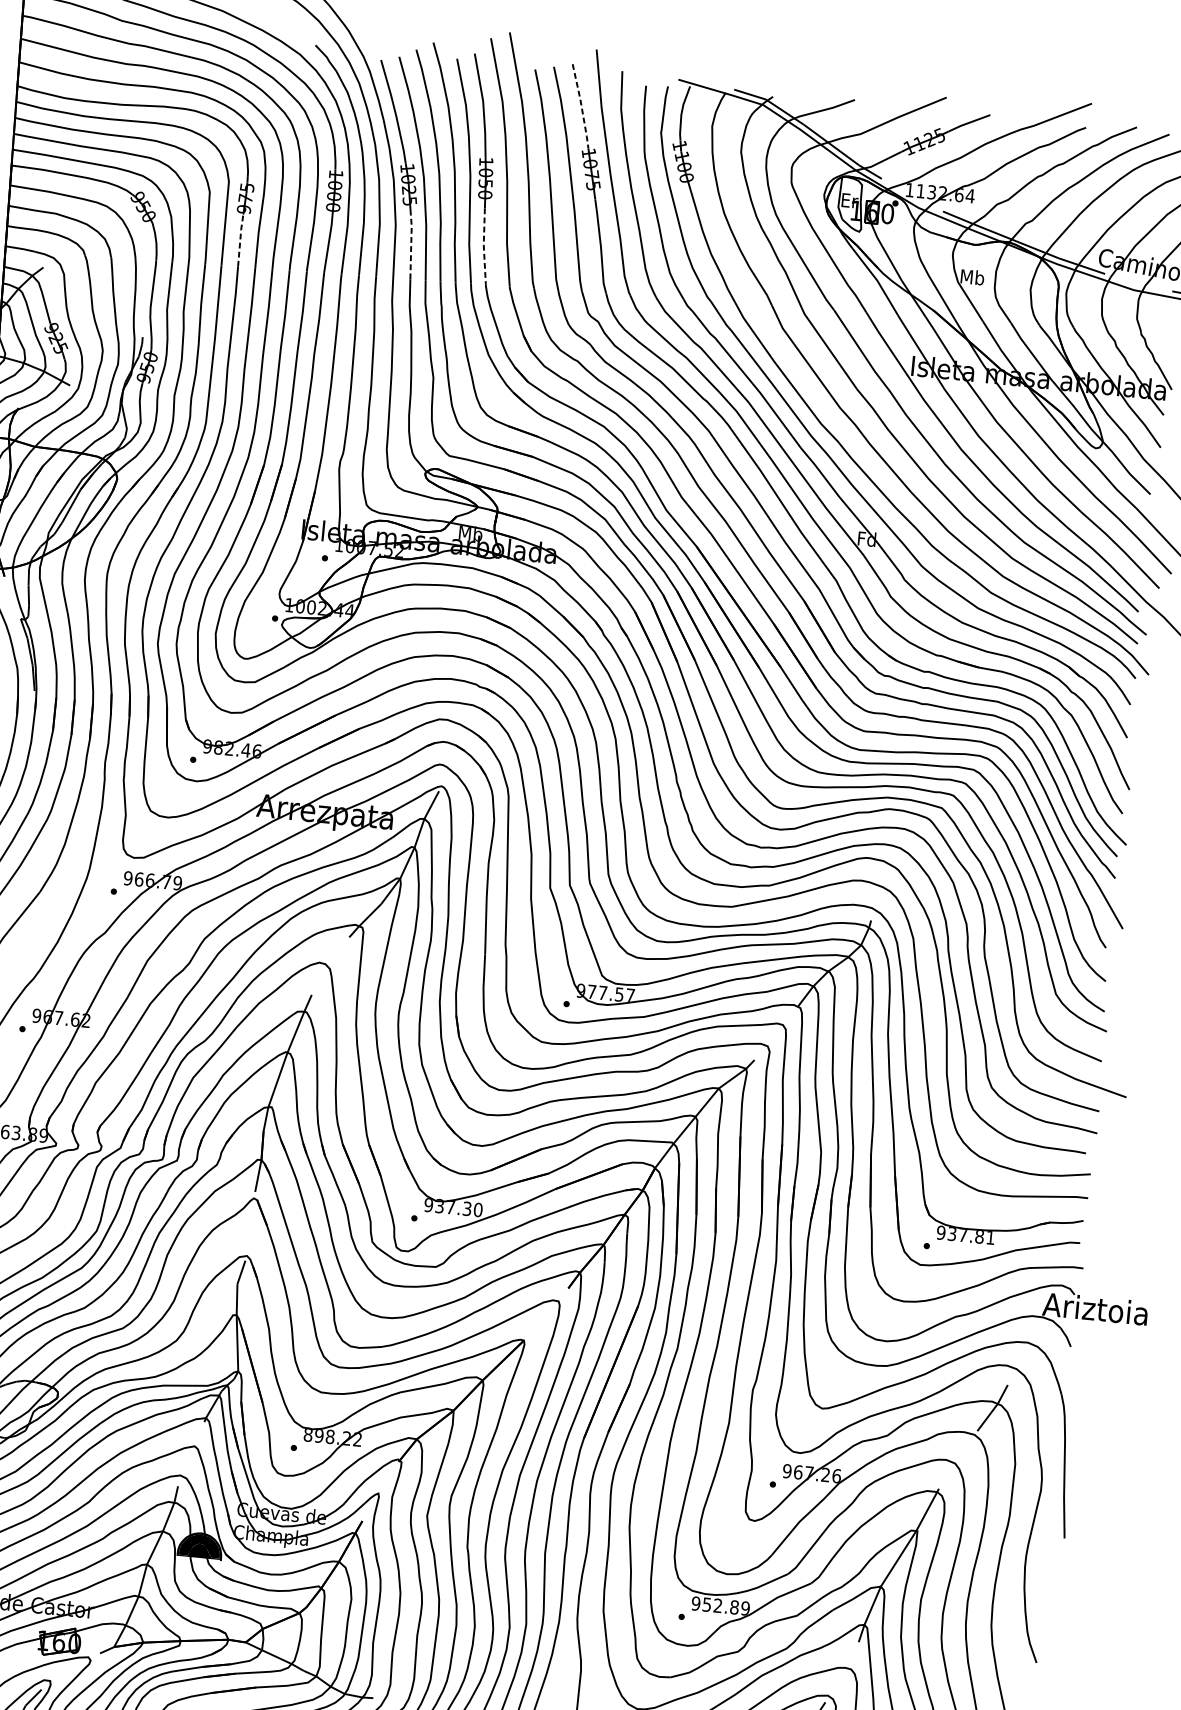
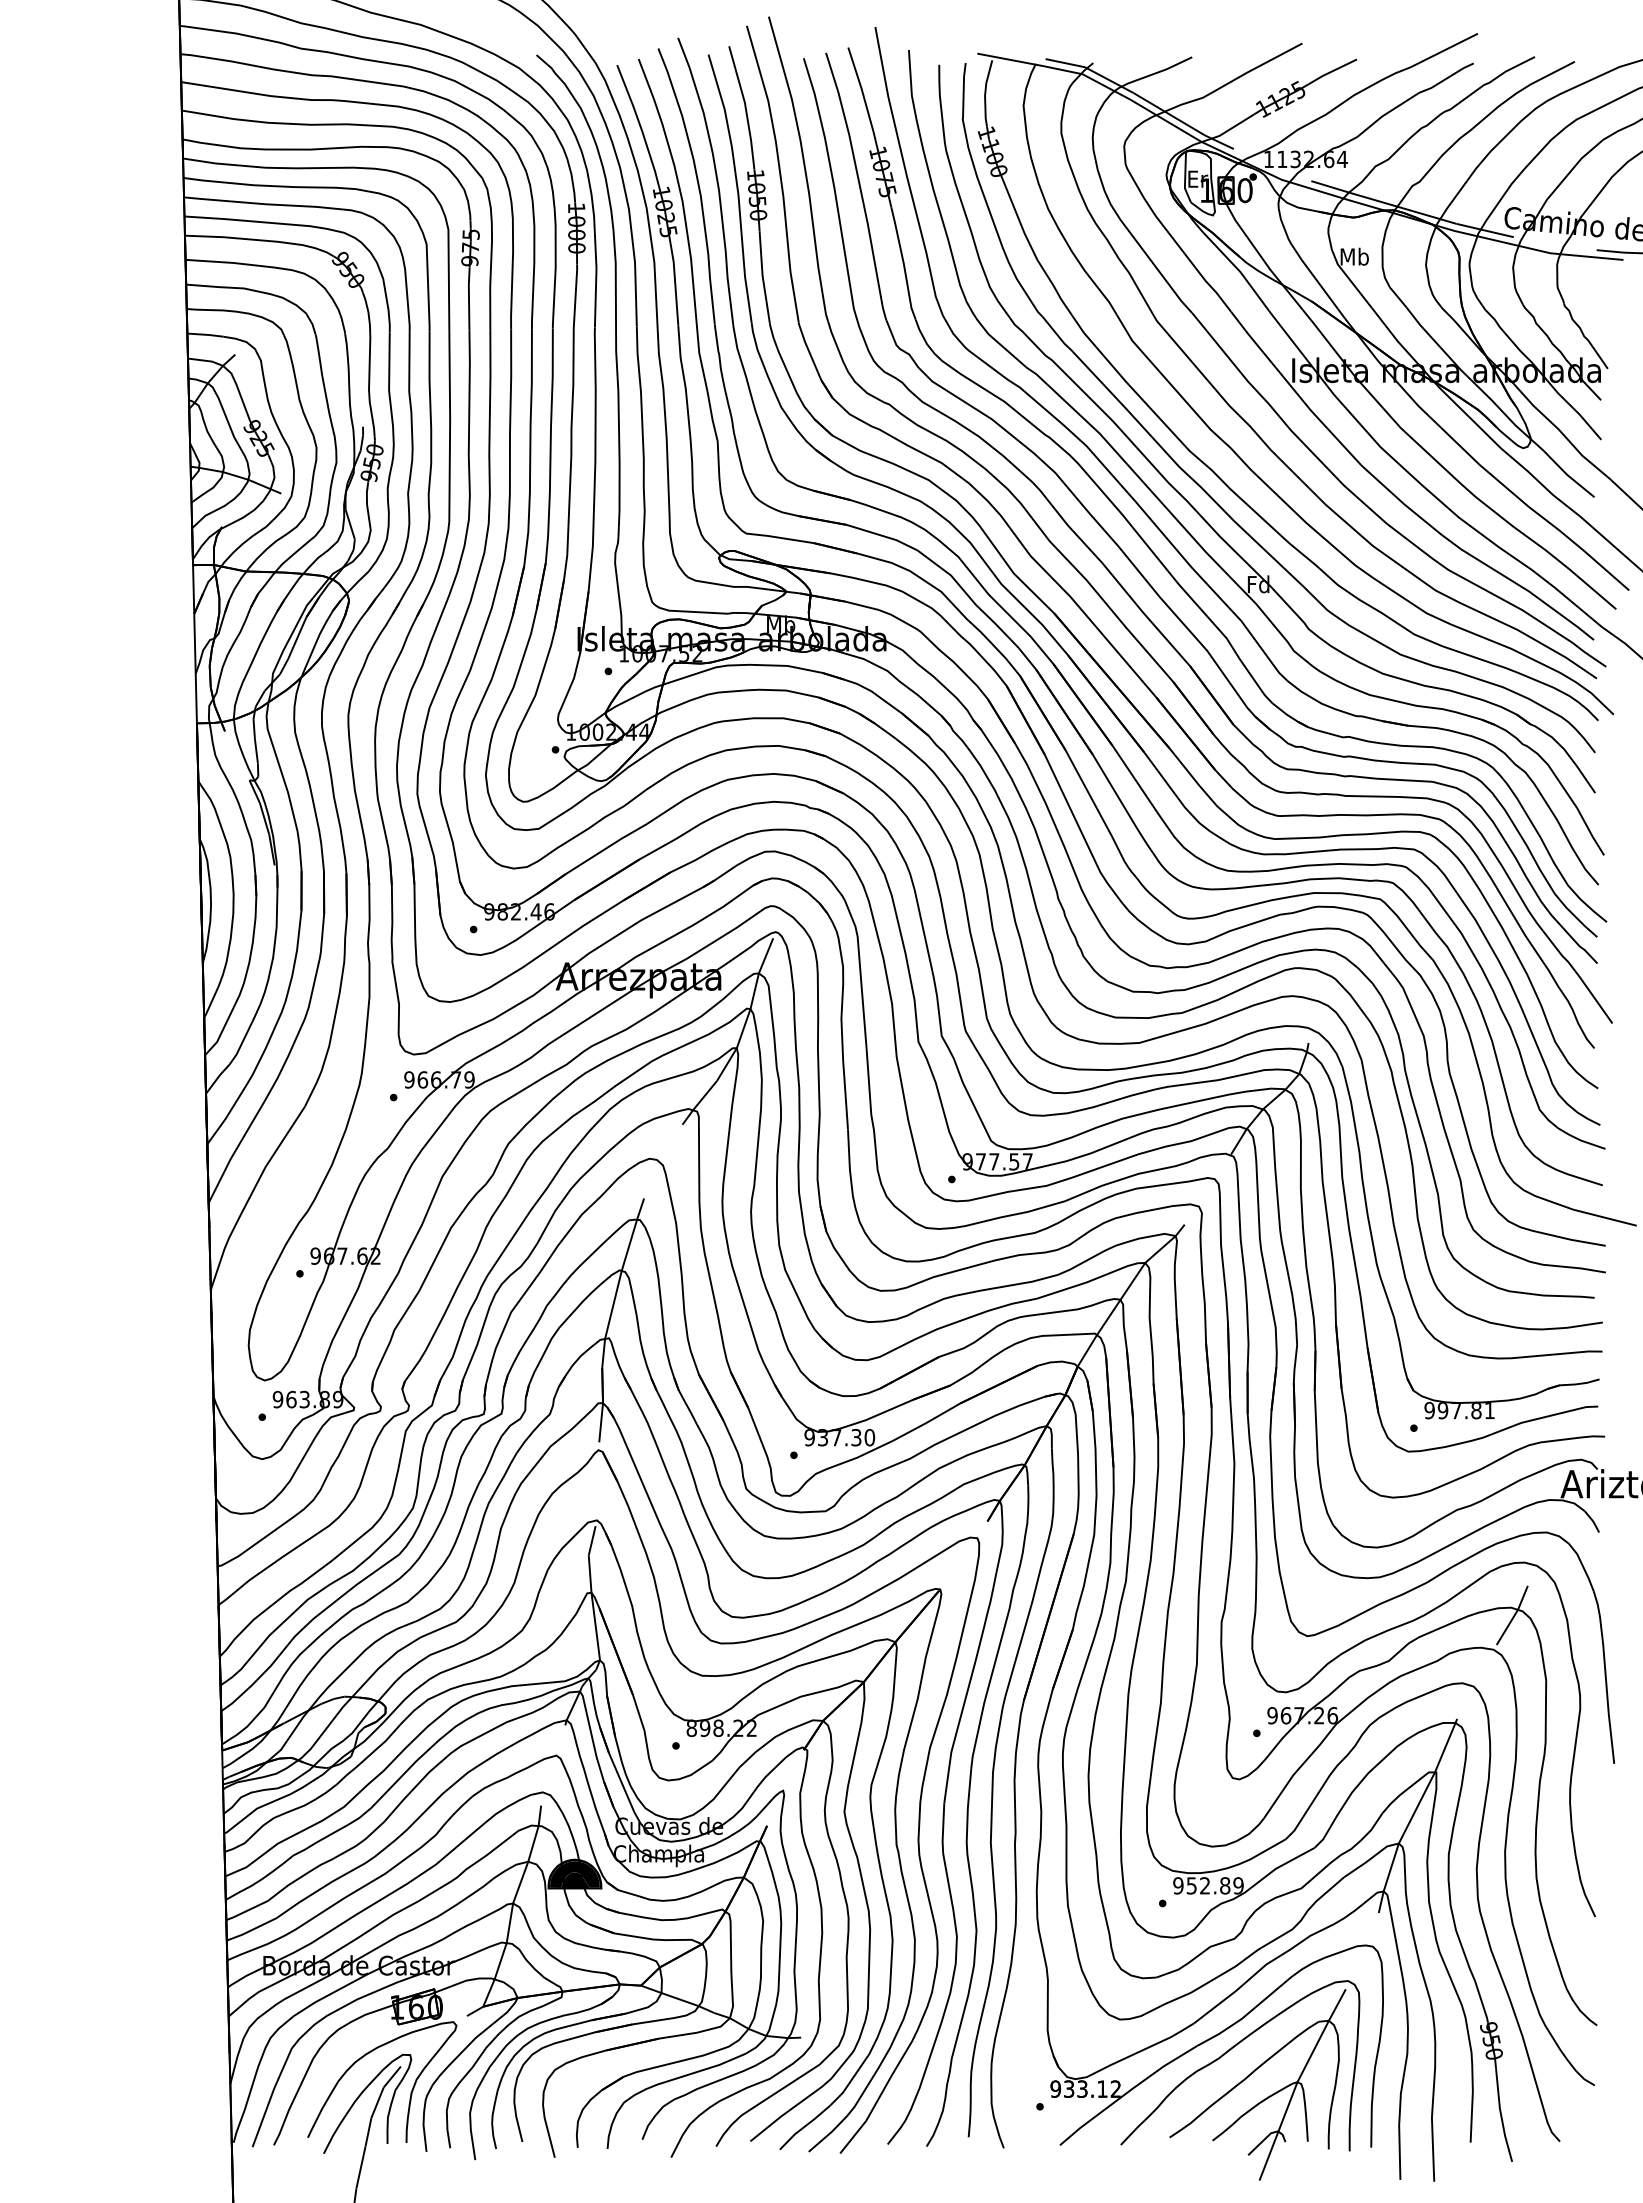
line: (581, 106) -> (863, 97), dashed -> solid
line: (240, 240) -> (469, 298), dashed -> solid
line: (411, 246) -> (675, 285), dashed -> solid
line: (483, 246) -> (762, 277), dashed -> solid
text: (951, 1233) -> (1442, 1410), 937.81 -> 997.81

